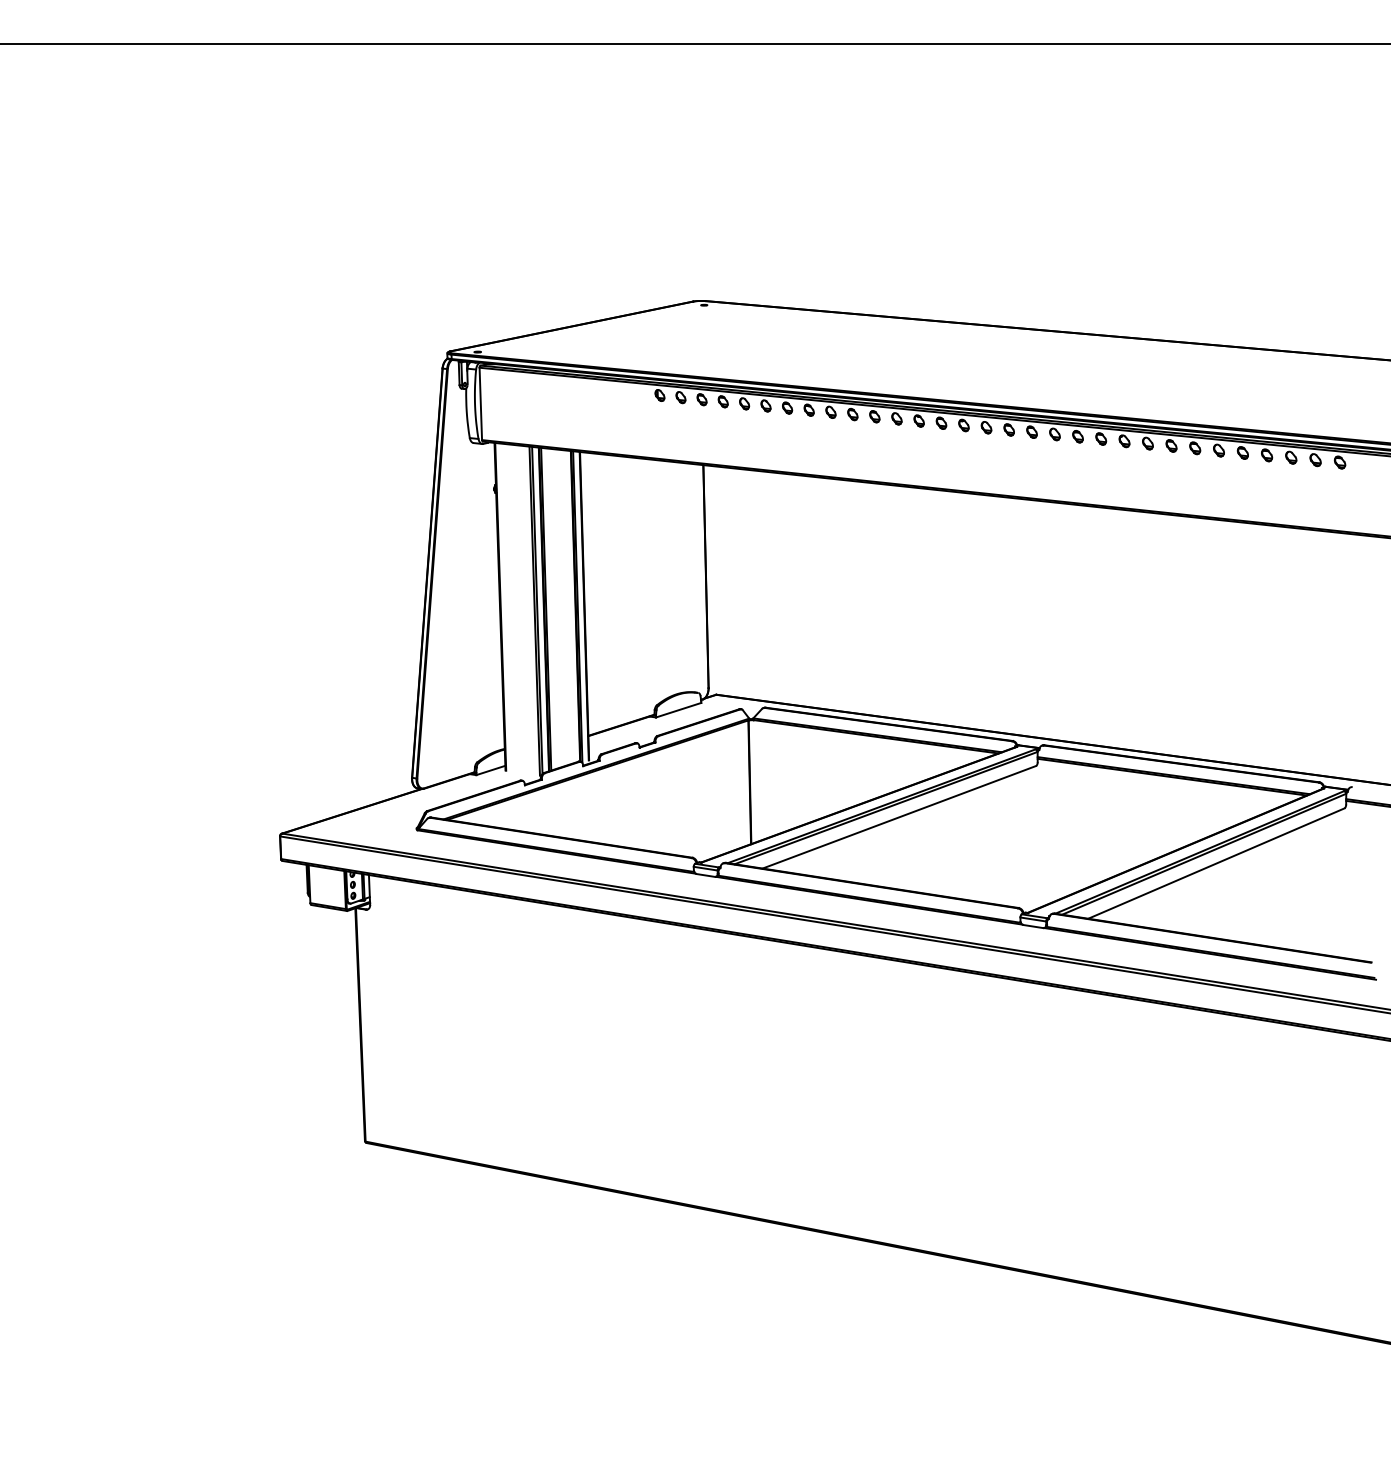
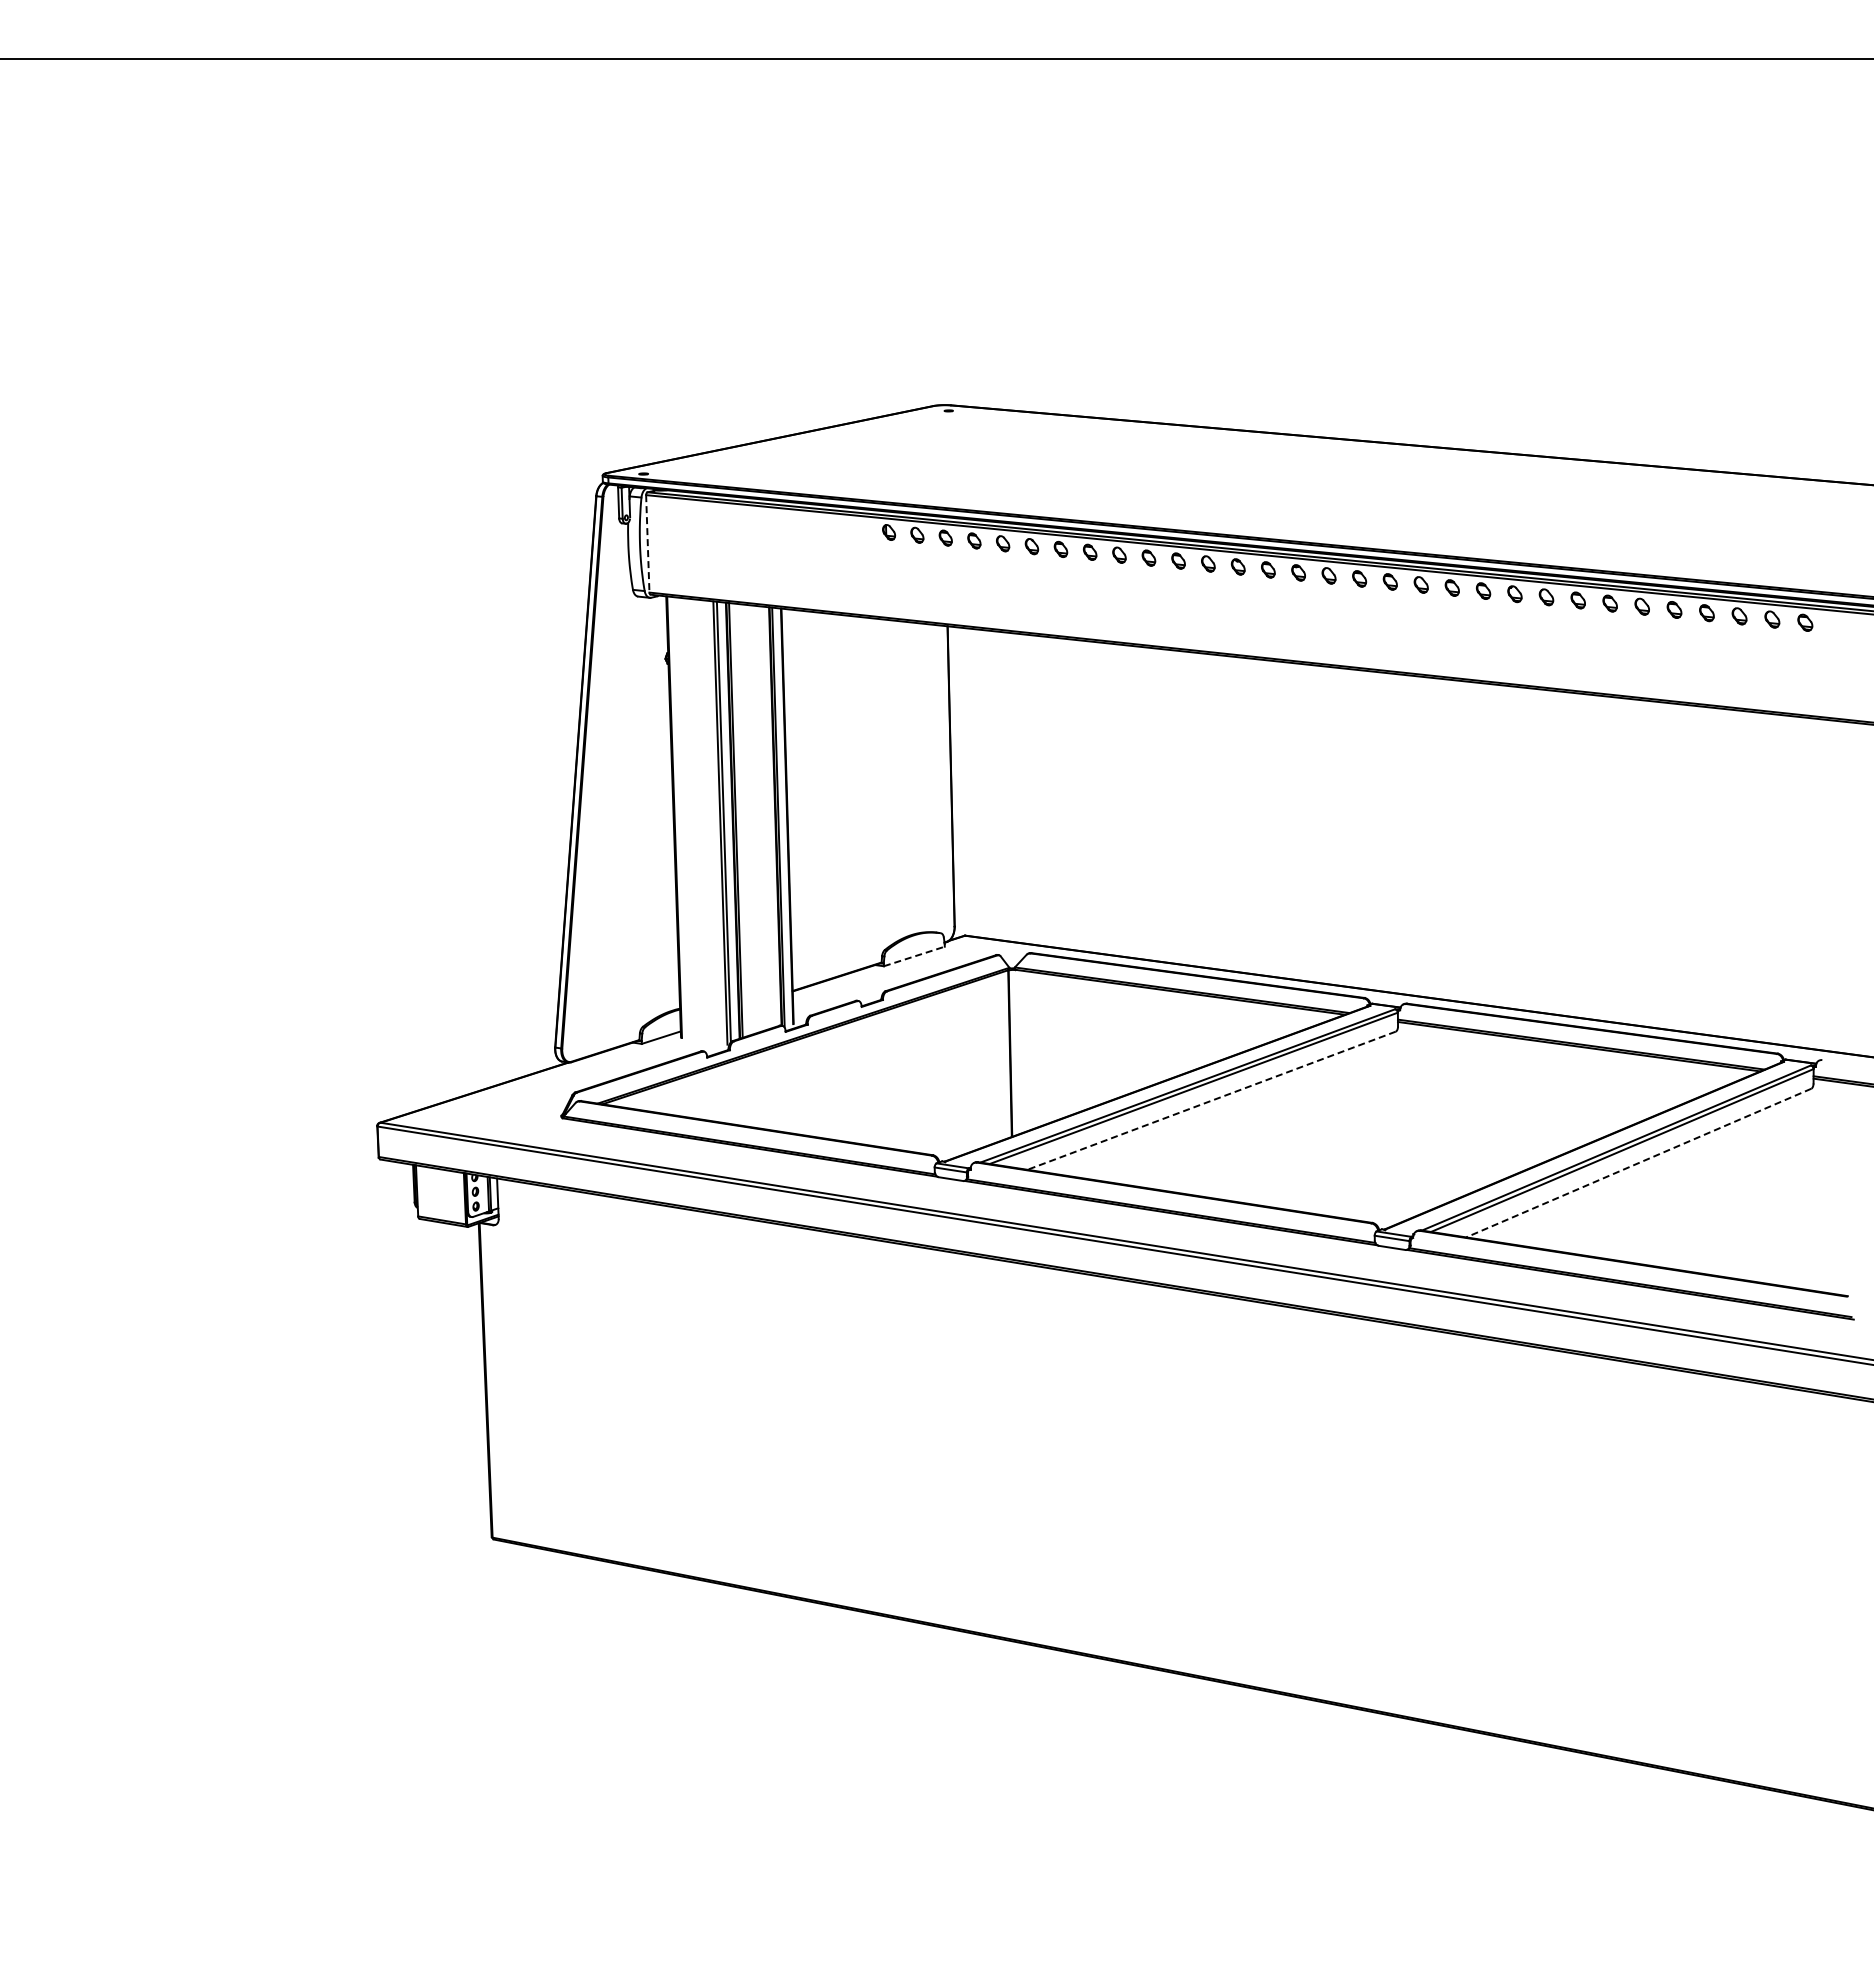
line: (480, 403) -> (647, 543), solid -> dashed
line: (678, 710) -> (914, 956), solid -> dashed
line: (899, 817) -> (1211, 1100), solid -> dashed
line: (1216, 863) -> (1638, 1163), solid -> dashed

